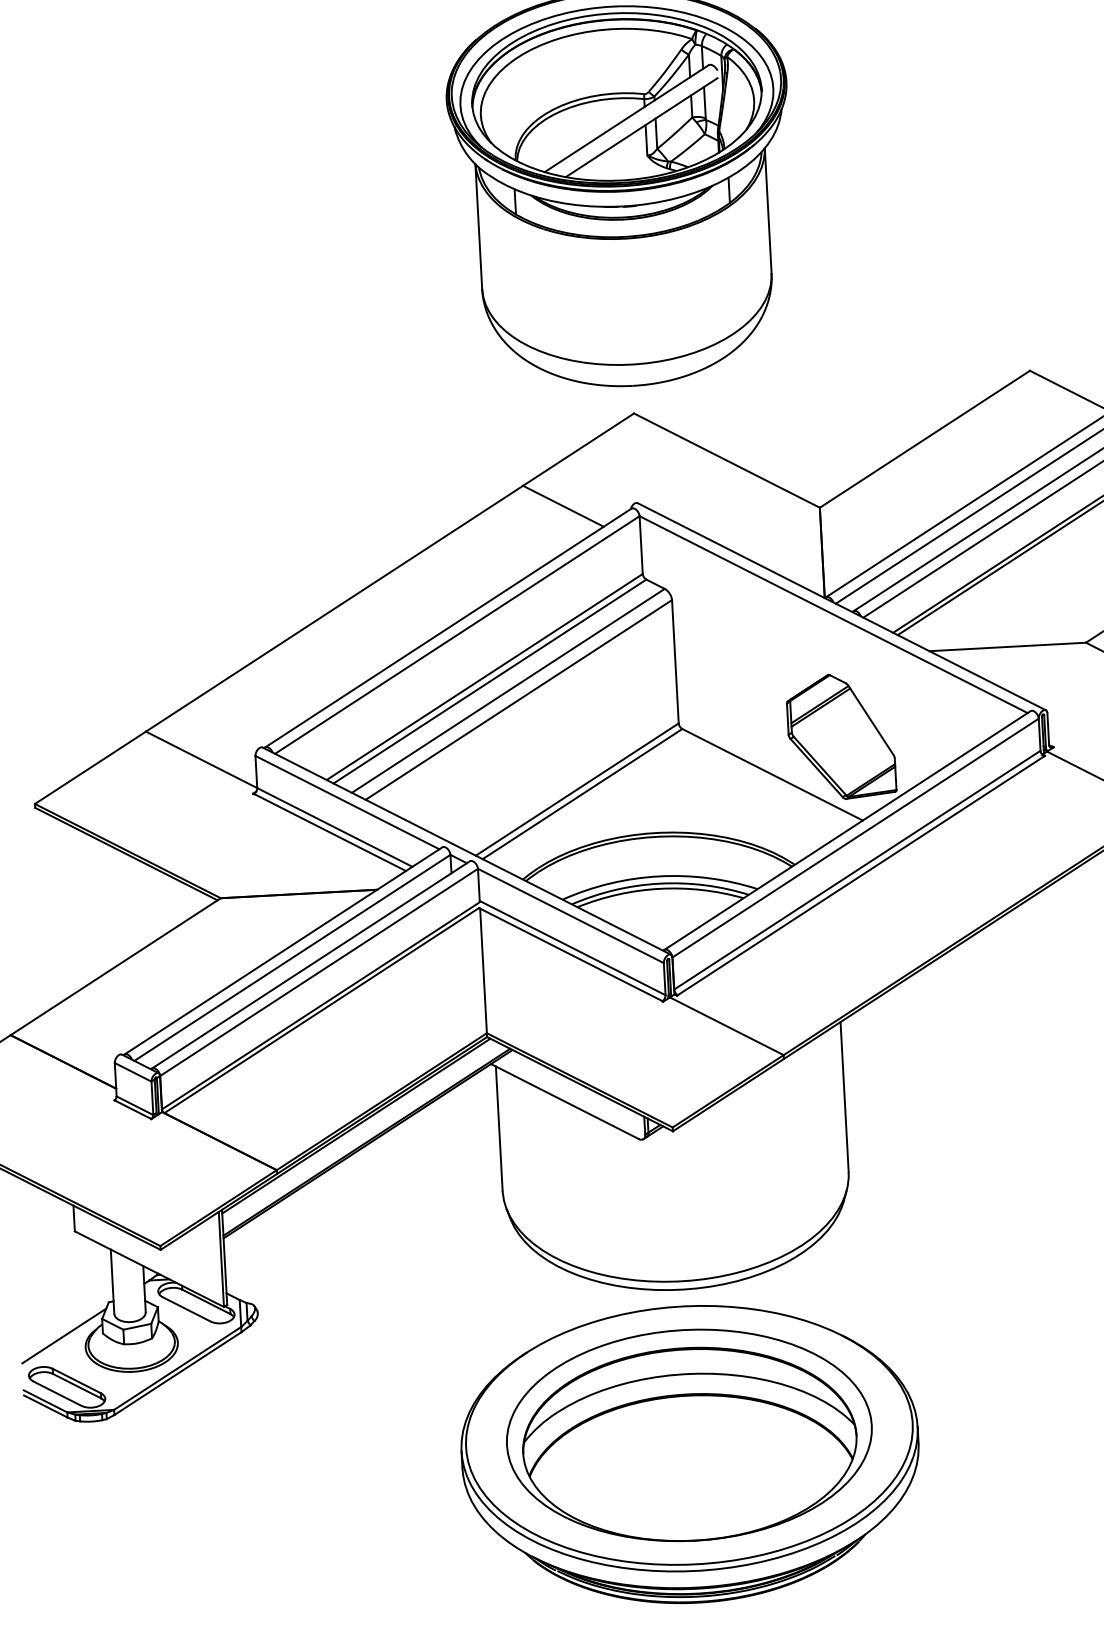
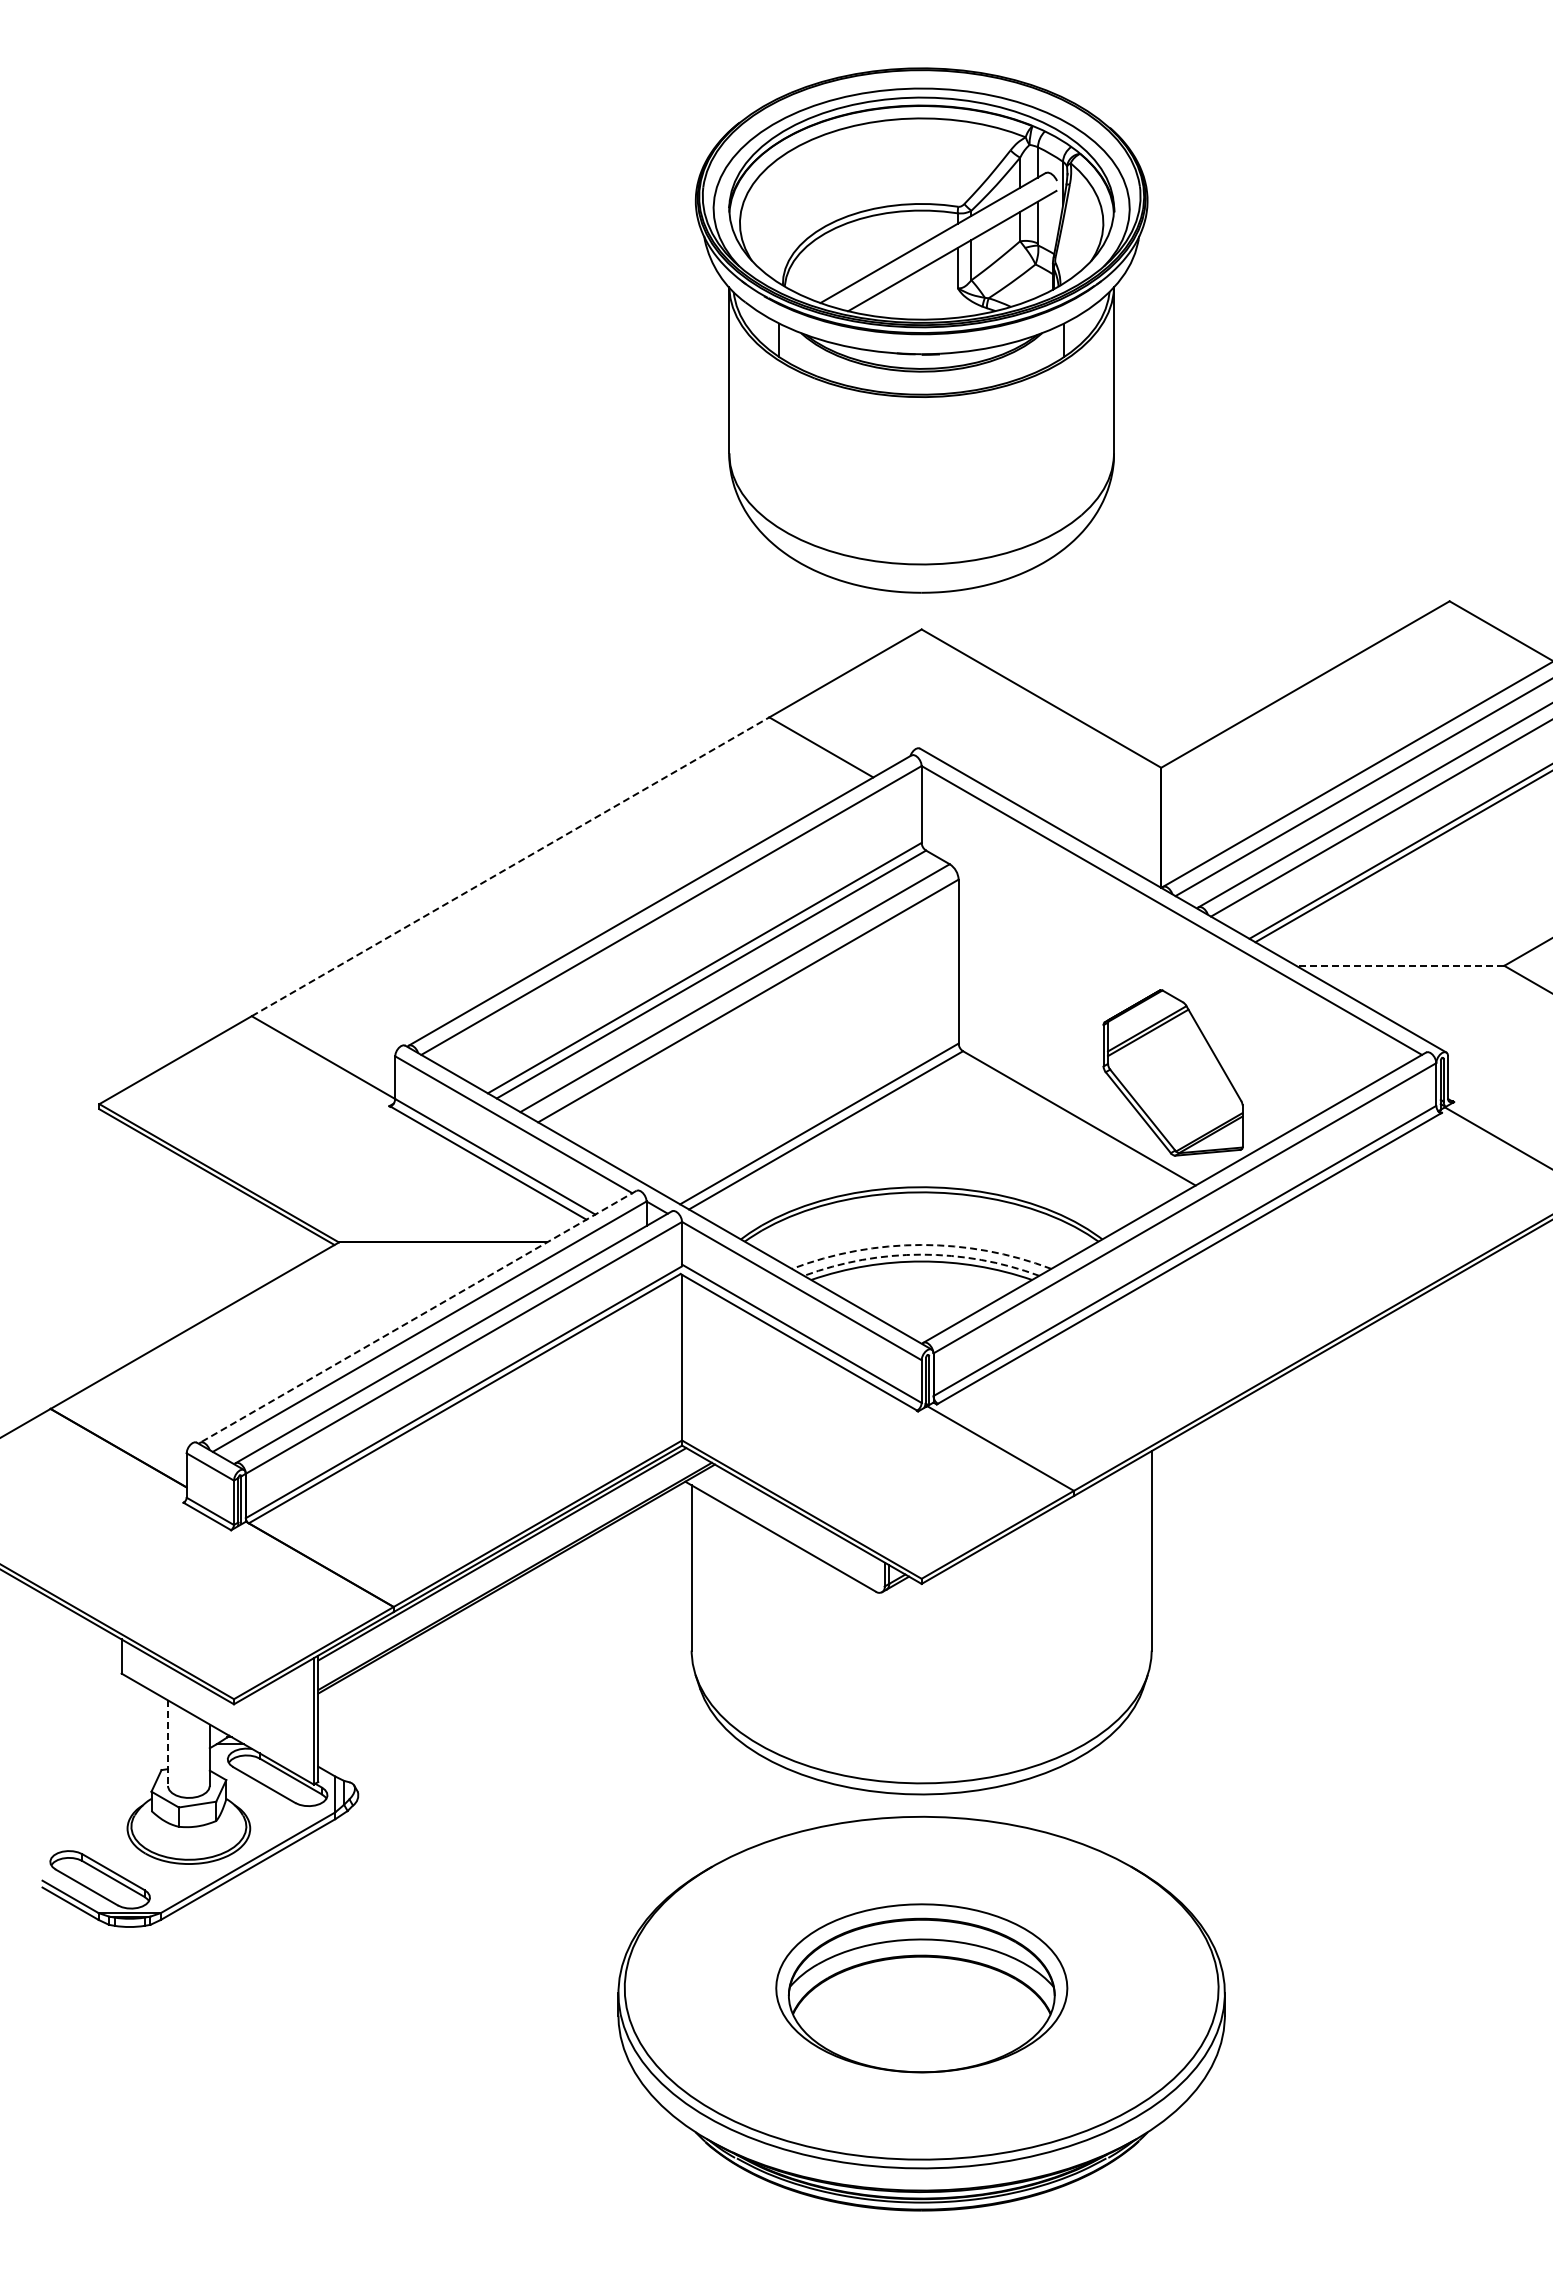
line: (334, 608) -> (510, 866), solid -> dashed
line: (1007, 646) -> (1399, 965), solid -> dashed
arc: (658, 876) -> (921, 1244), solid -> dashed
arc: (659, 883) -> (921, 1254), solid -> dashed
line: (283, 950) -> (418, 1316), solid -> dashed
line: (112, 1282) -> (167, 1743), solid -> dashed
line: (63, 1335) -> (99, 1811), removed
part: (689, 1435) -> (921, 1988), size x0.6

